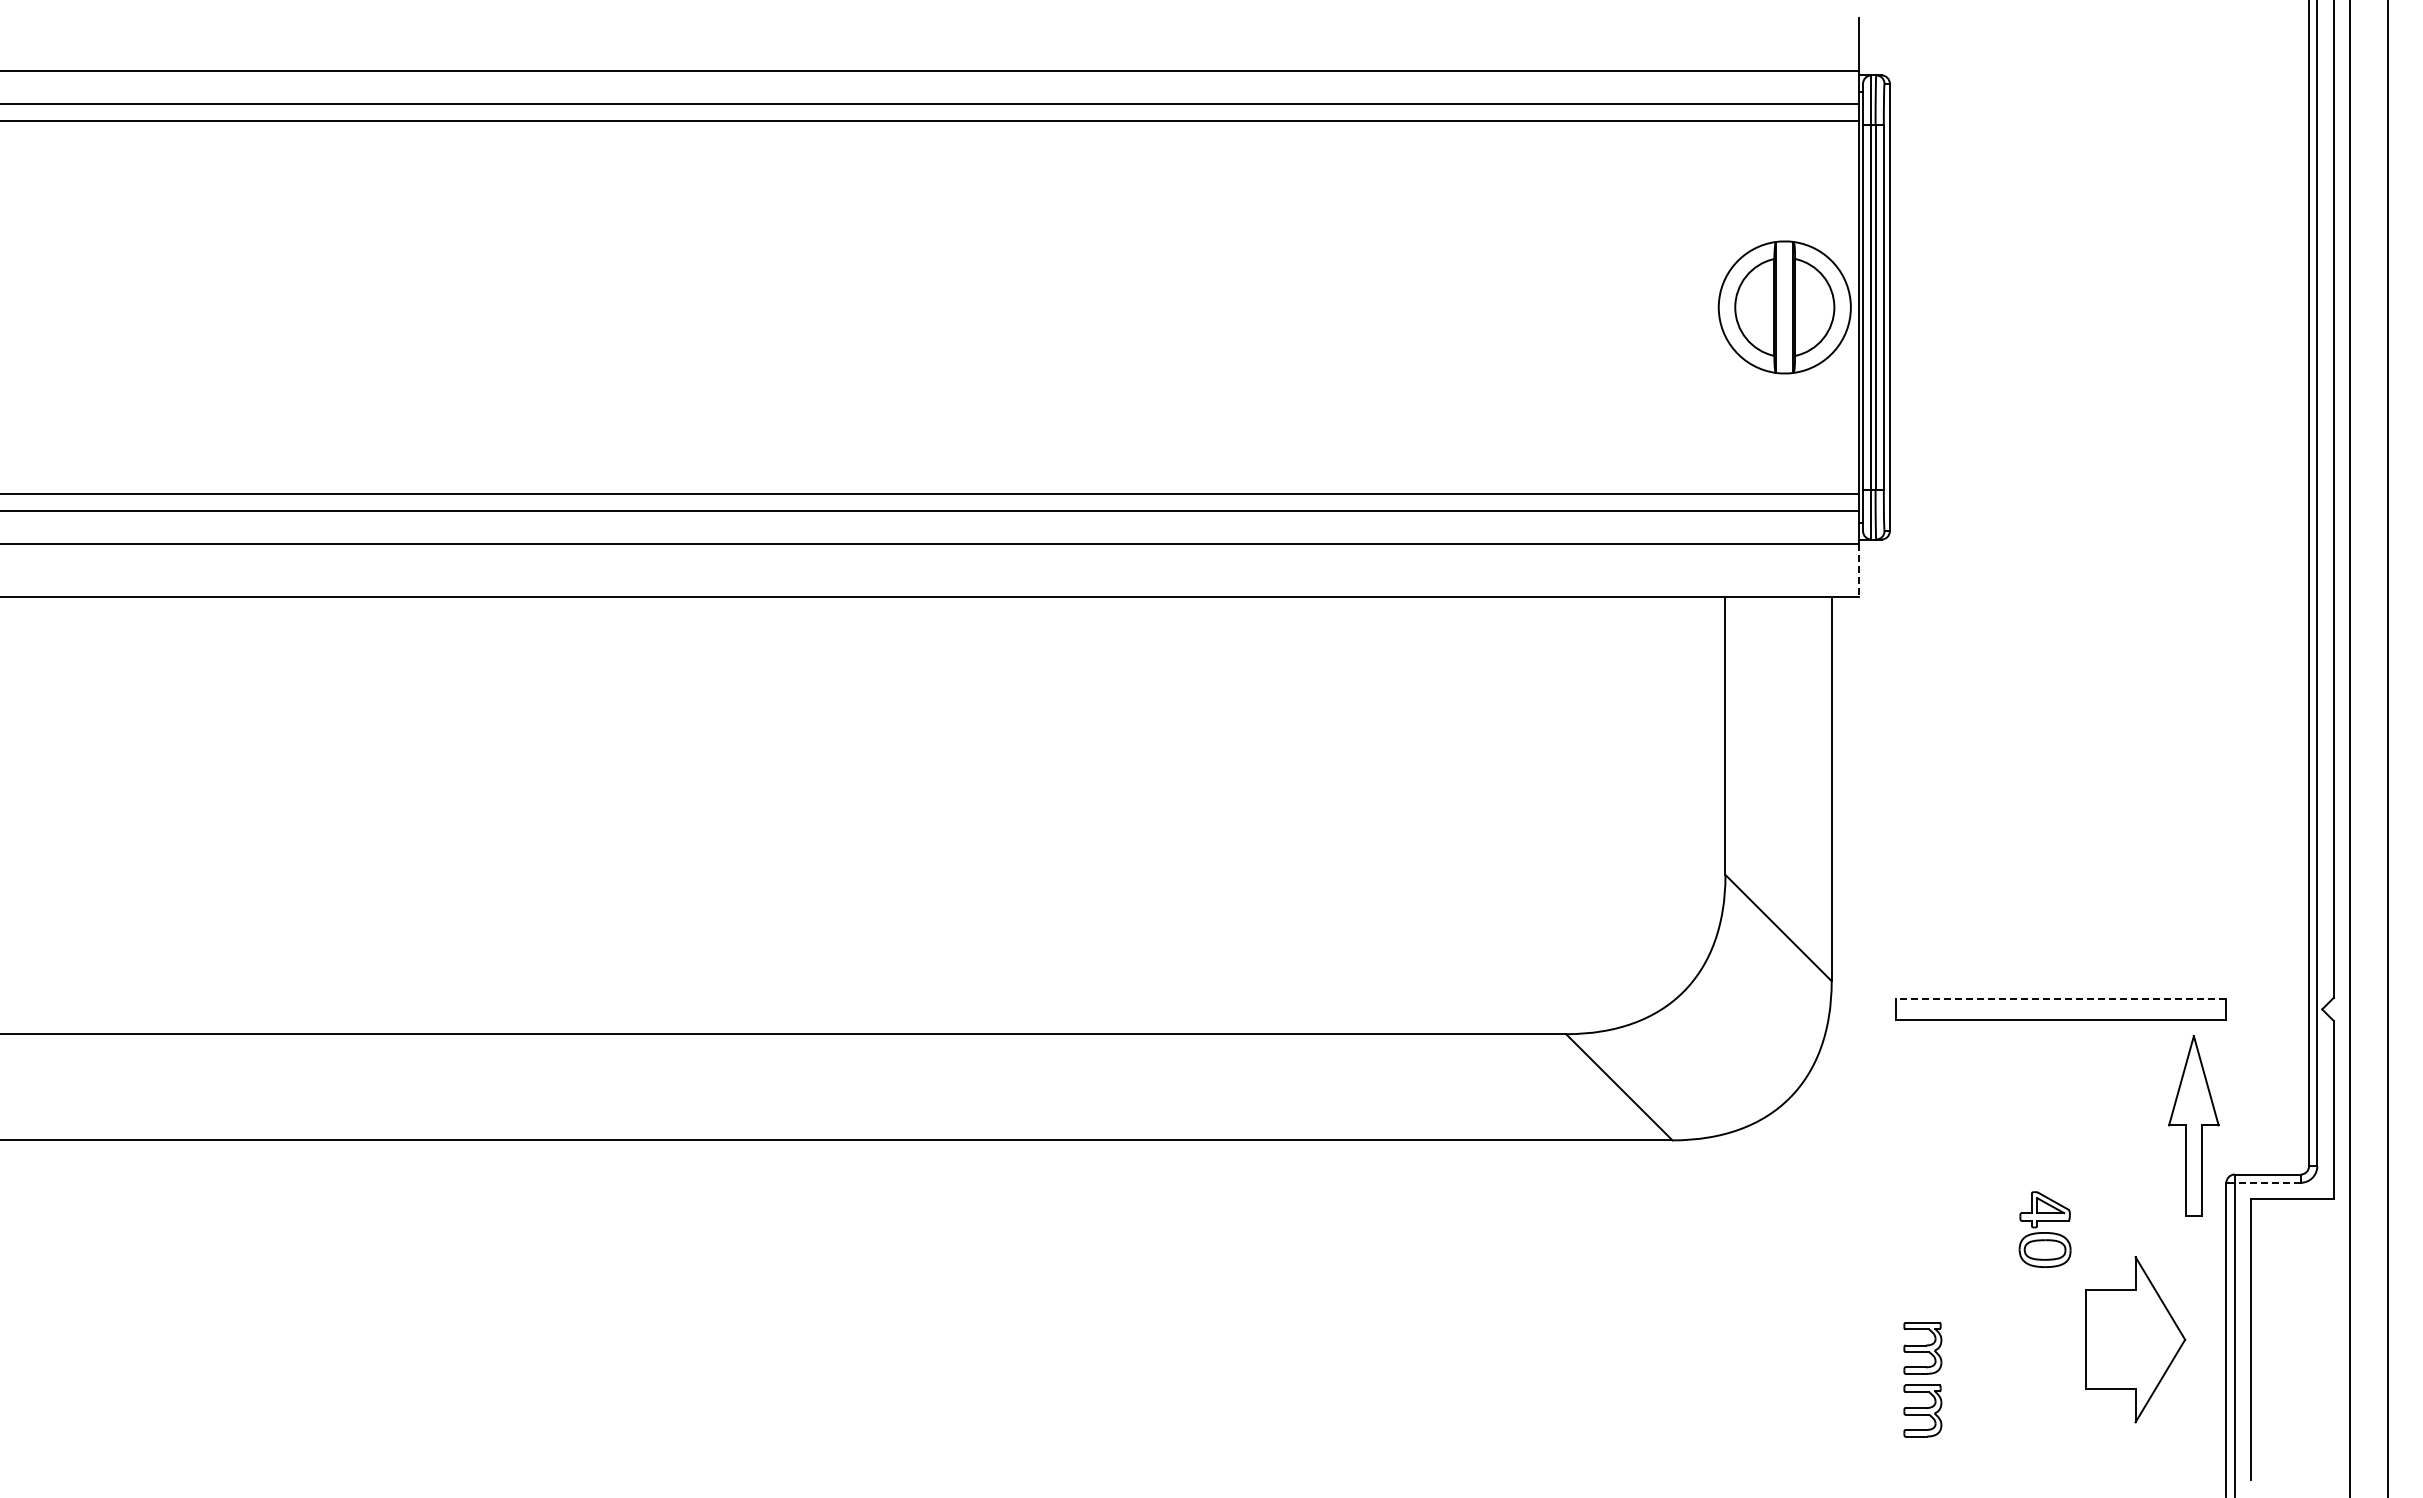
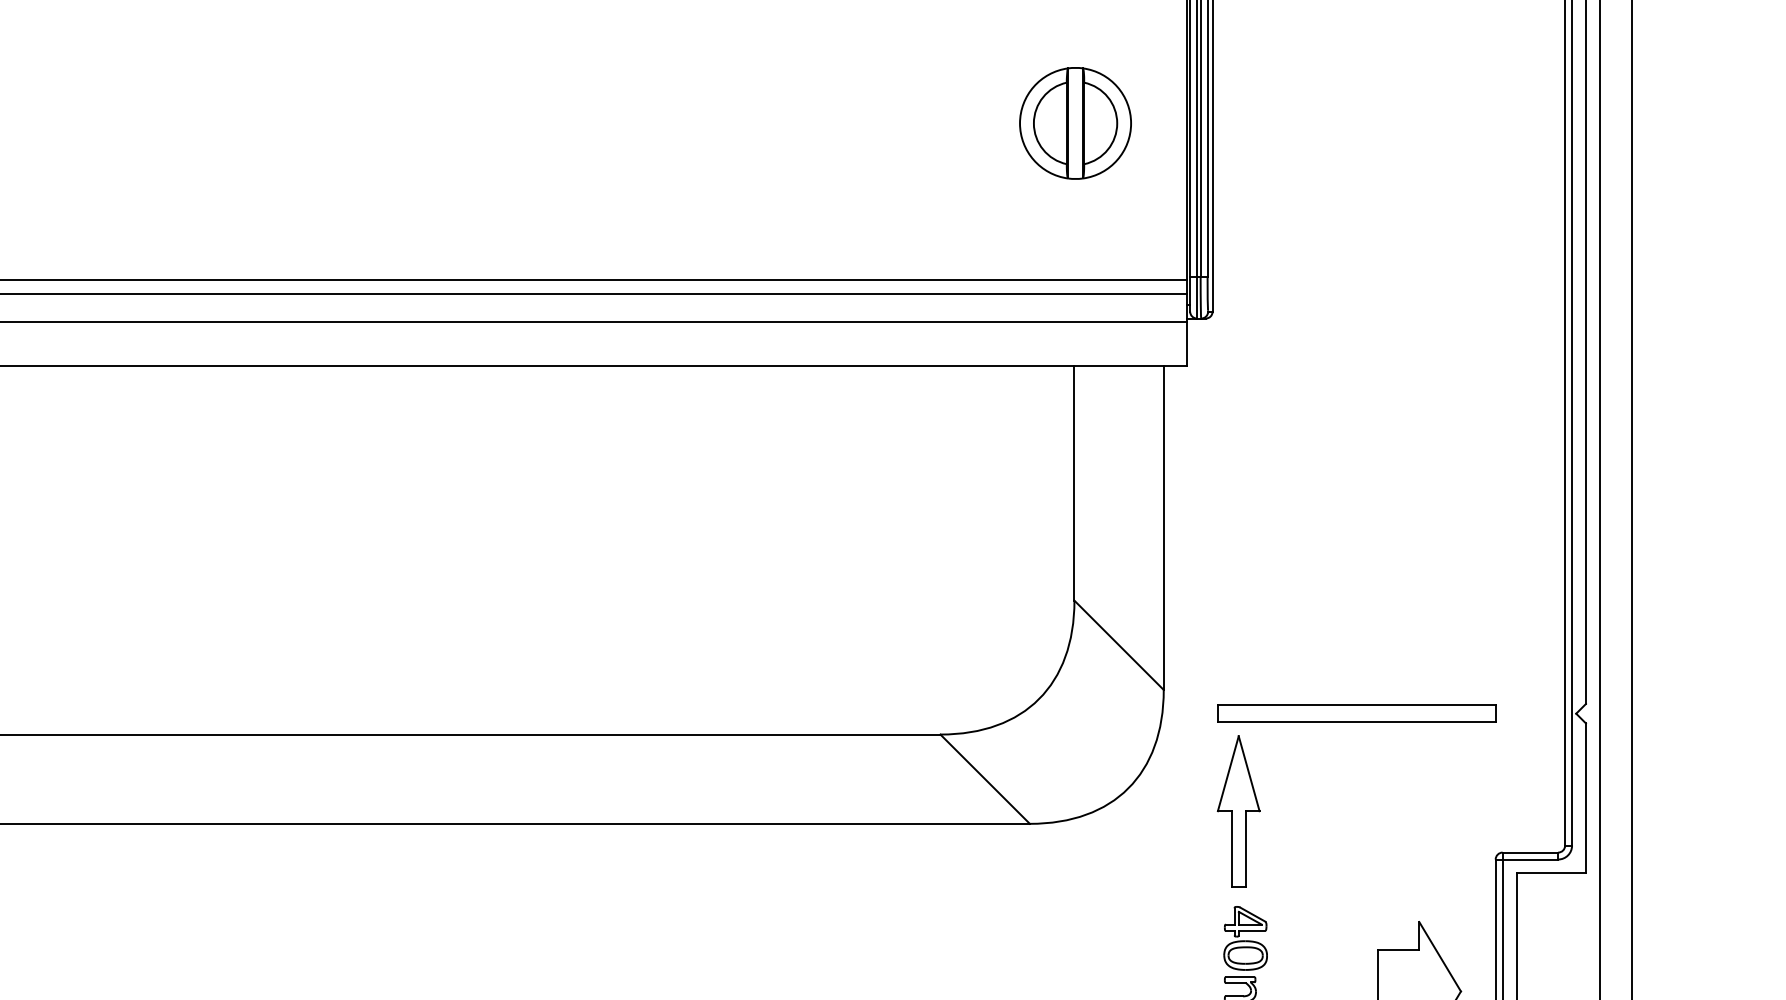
part: (1784, 307) -> (1075, 123), moved
line: (1858, 570) -> (1186, 344), dashed -> solid
line: (2060, 999) -> (1356, 705), dashed -> solid
part: (2193, 1125) -> (1238, 811), moved
line: (2267, 1182) -> (1530, 859), dashed -> solid
part: (2044, 1229) -> (1245, 938), moved

